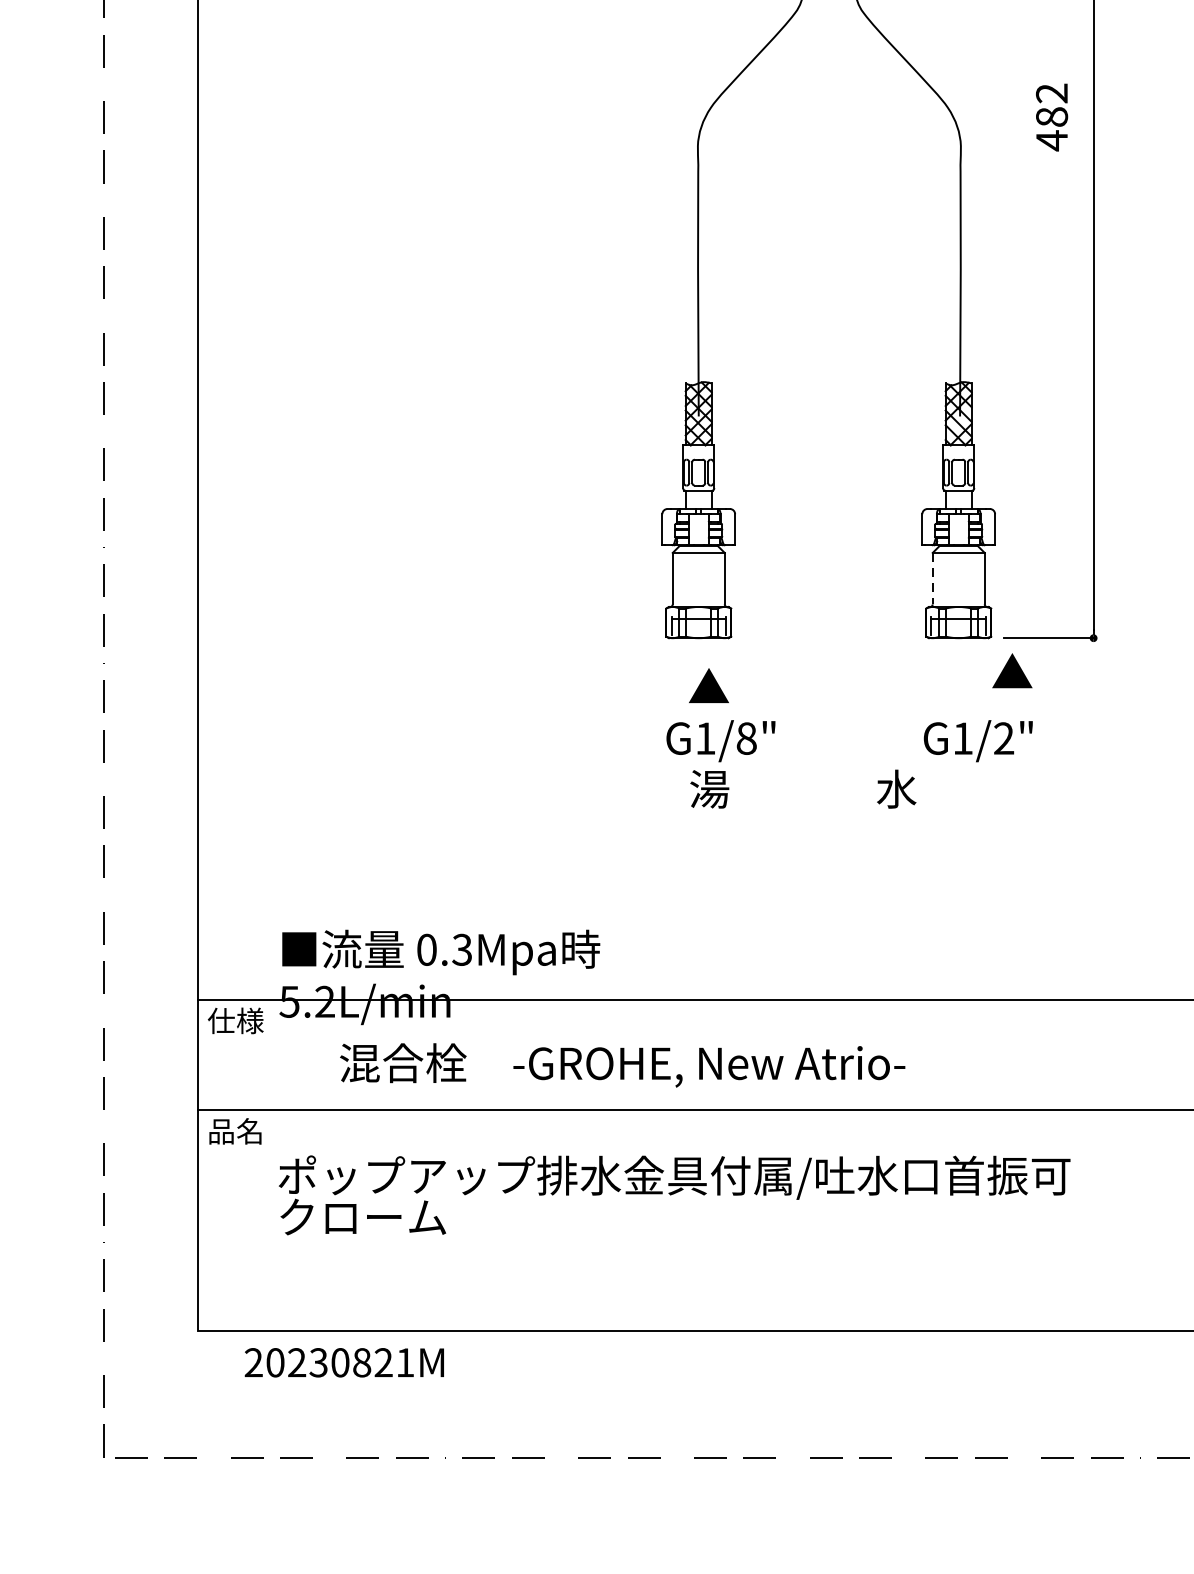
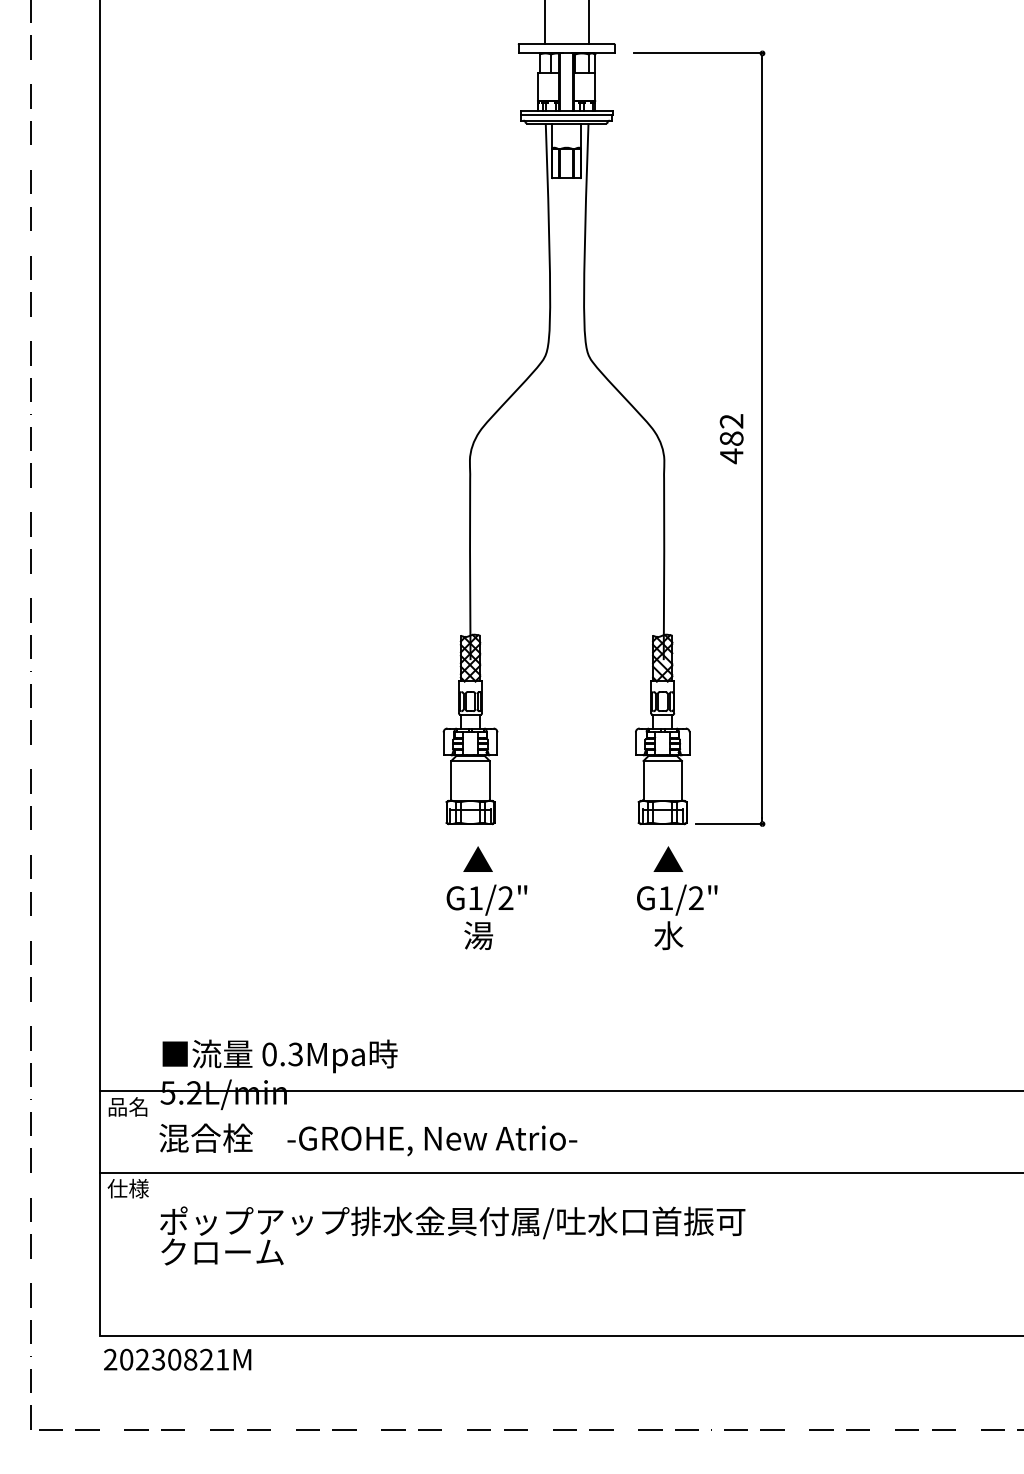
line: (932, 579) -> (643, 780), dashed -> solid
text: (1012, 669) -> (668, 858), moved
text: (746, 738) -> (505, 898), G1/8" -> G1/2"
text: (896, 788) -> (668, 935), moved
text: (234, 1020) -> (127, 1106), 仕様 -> 品名
text: (622, 1064) -> (368, 1139), moved
text: (234, 1131) -> (127, 1188), 品名 -> 仕様
text: (344, 1362) -> (177, 1359), moved

